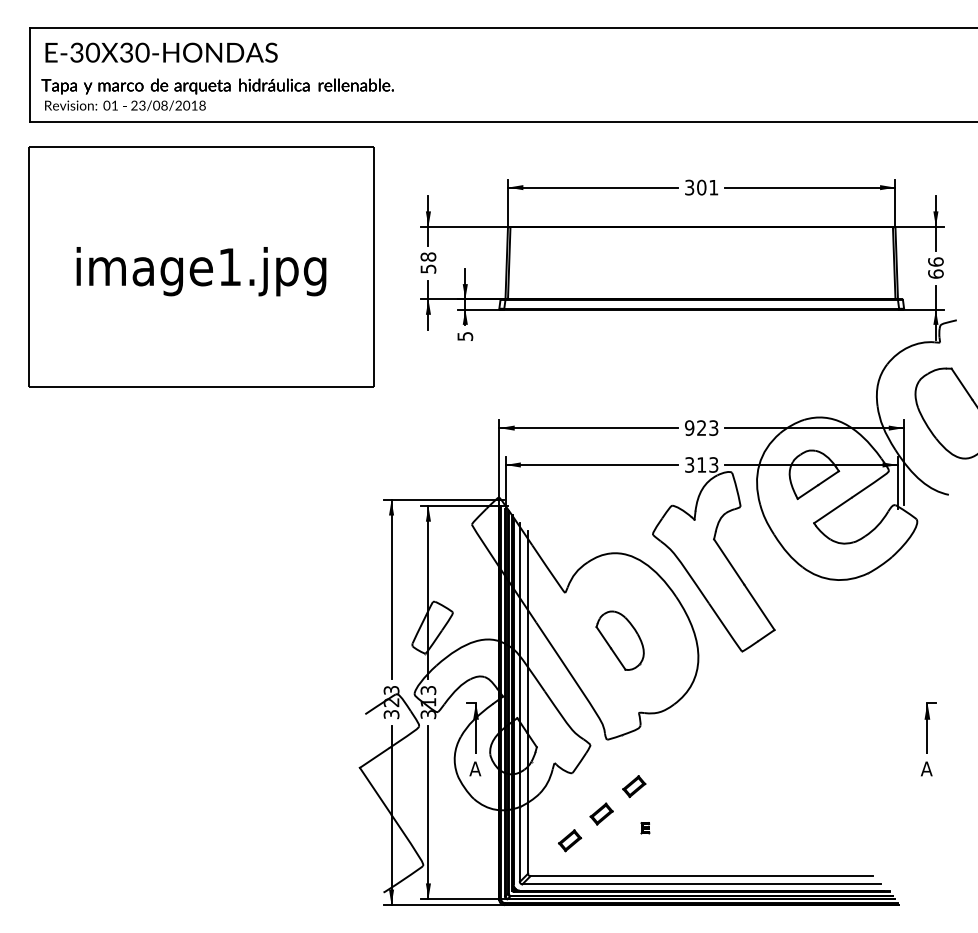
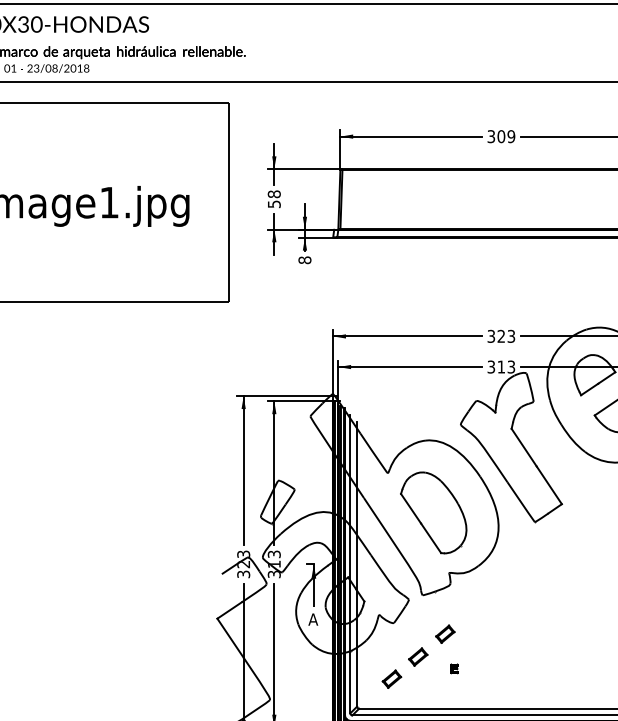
text: (713, 187) -> (511, 136), 301 -> 309
text: (465, 336) -> (305, 260), 5 -> 8
text: (689, 427) -> (491, 335), 923 -> 323
part: (619, 640) -> (433, 512), size x1.67

